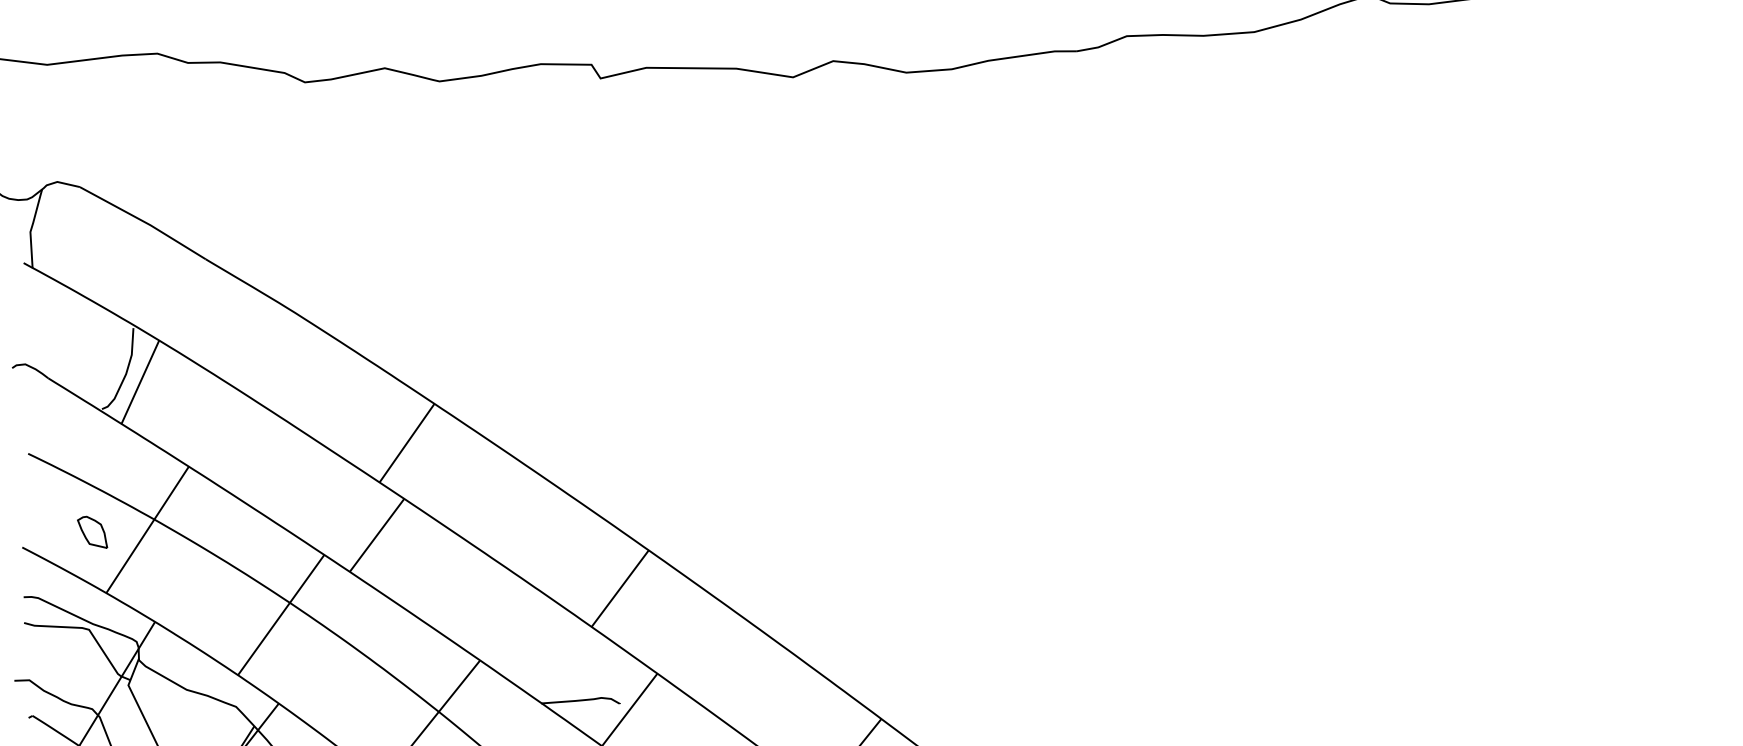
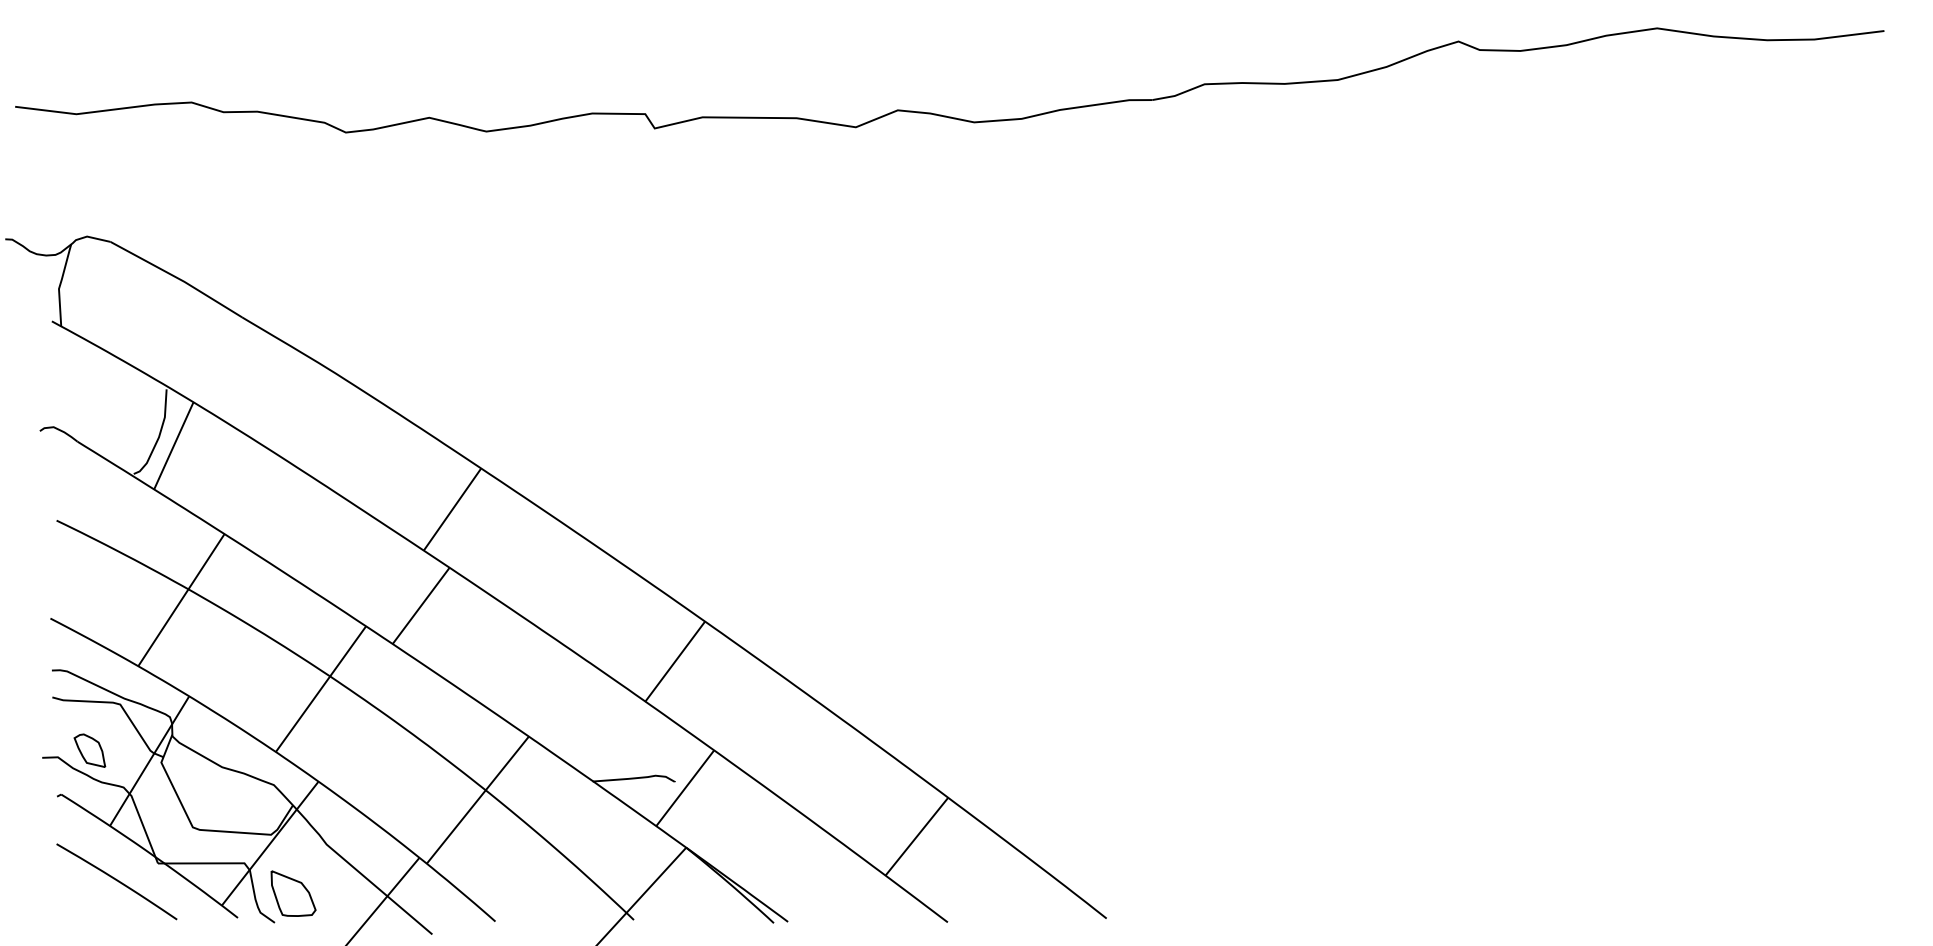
part: (92, 532) -> (89, 750), moved

